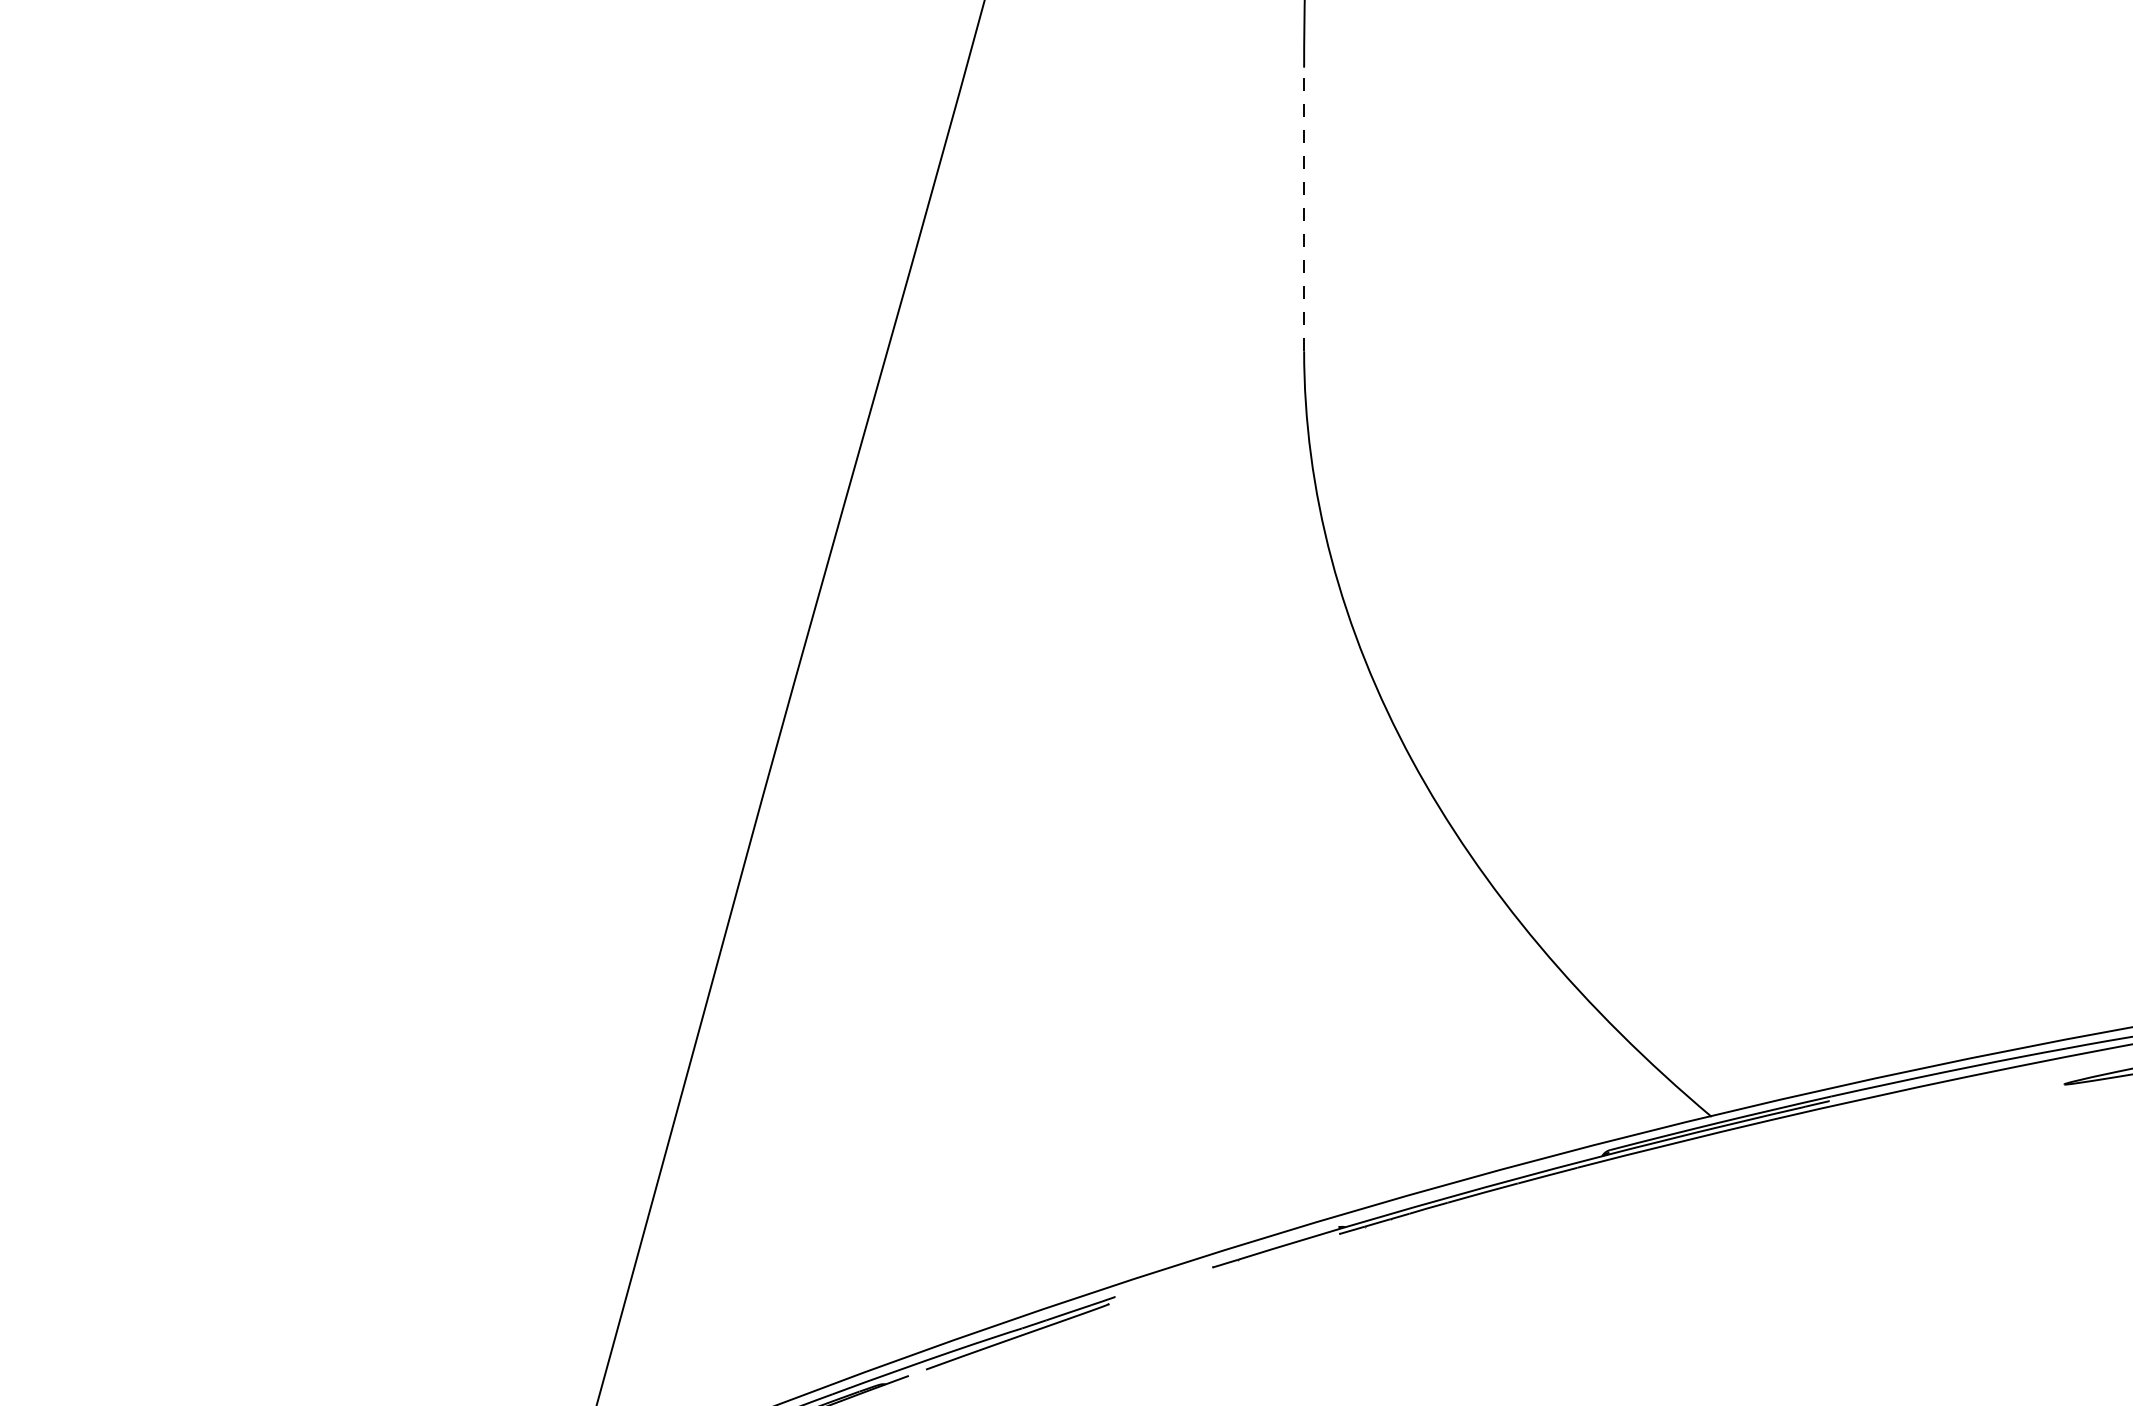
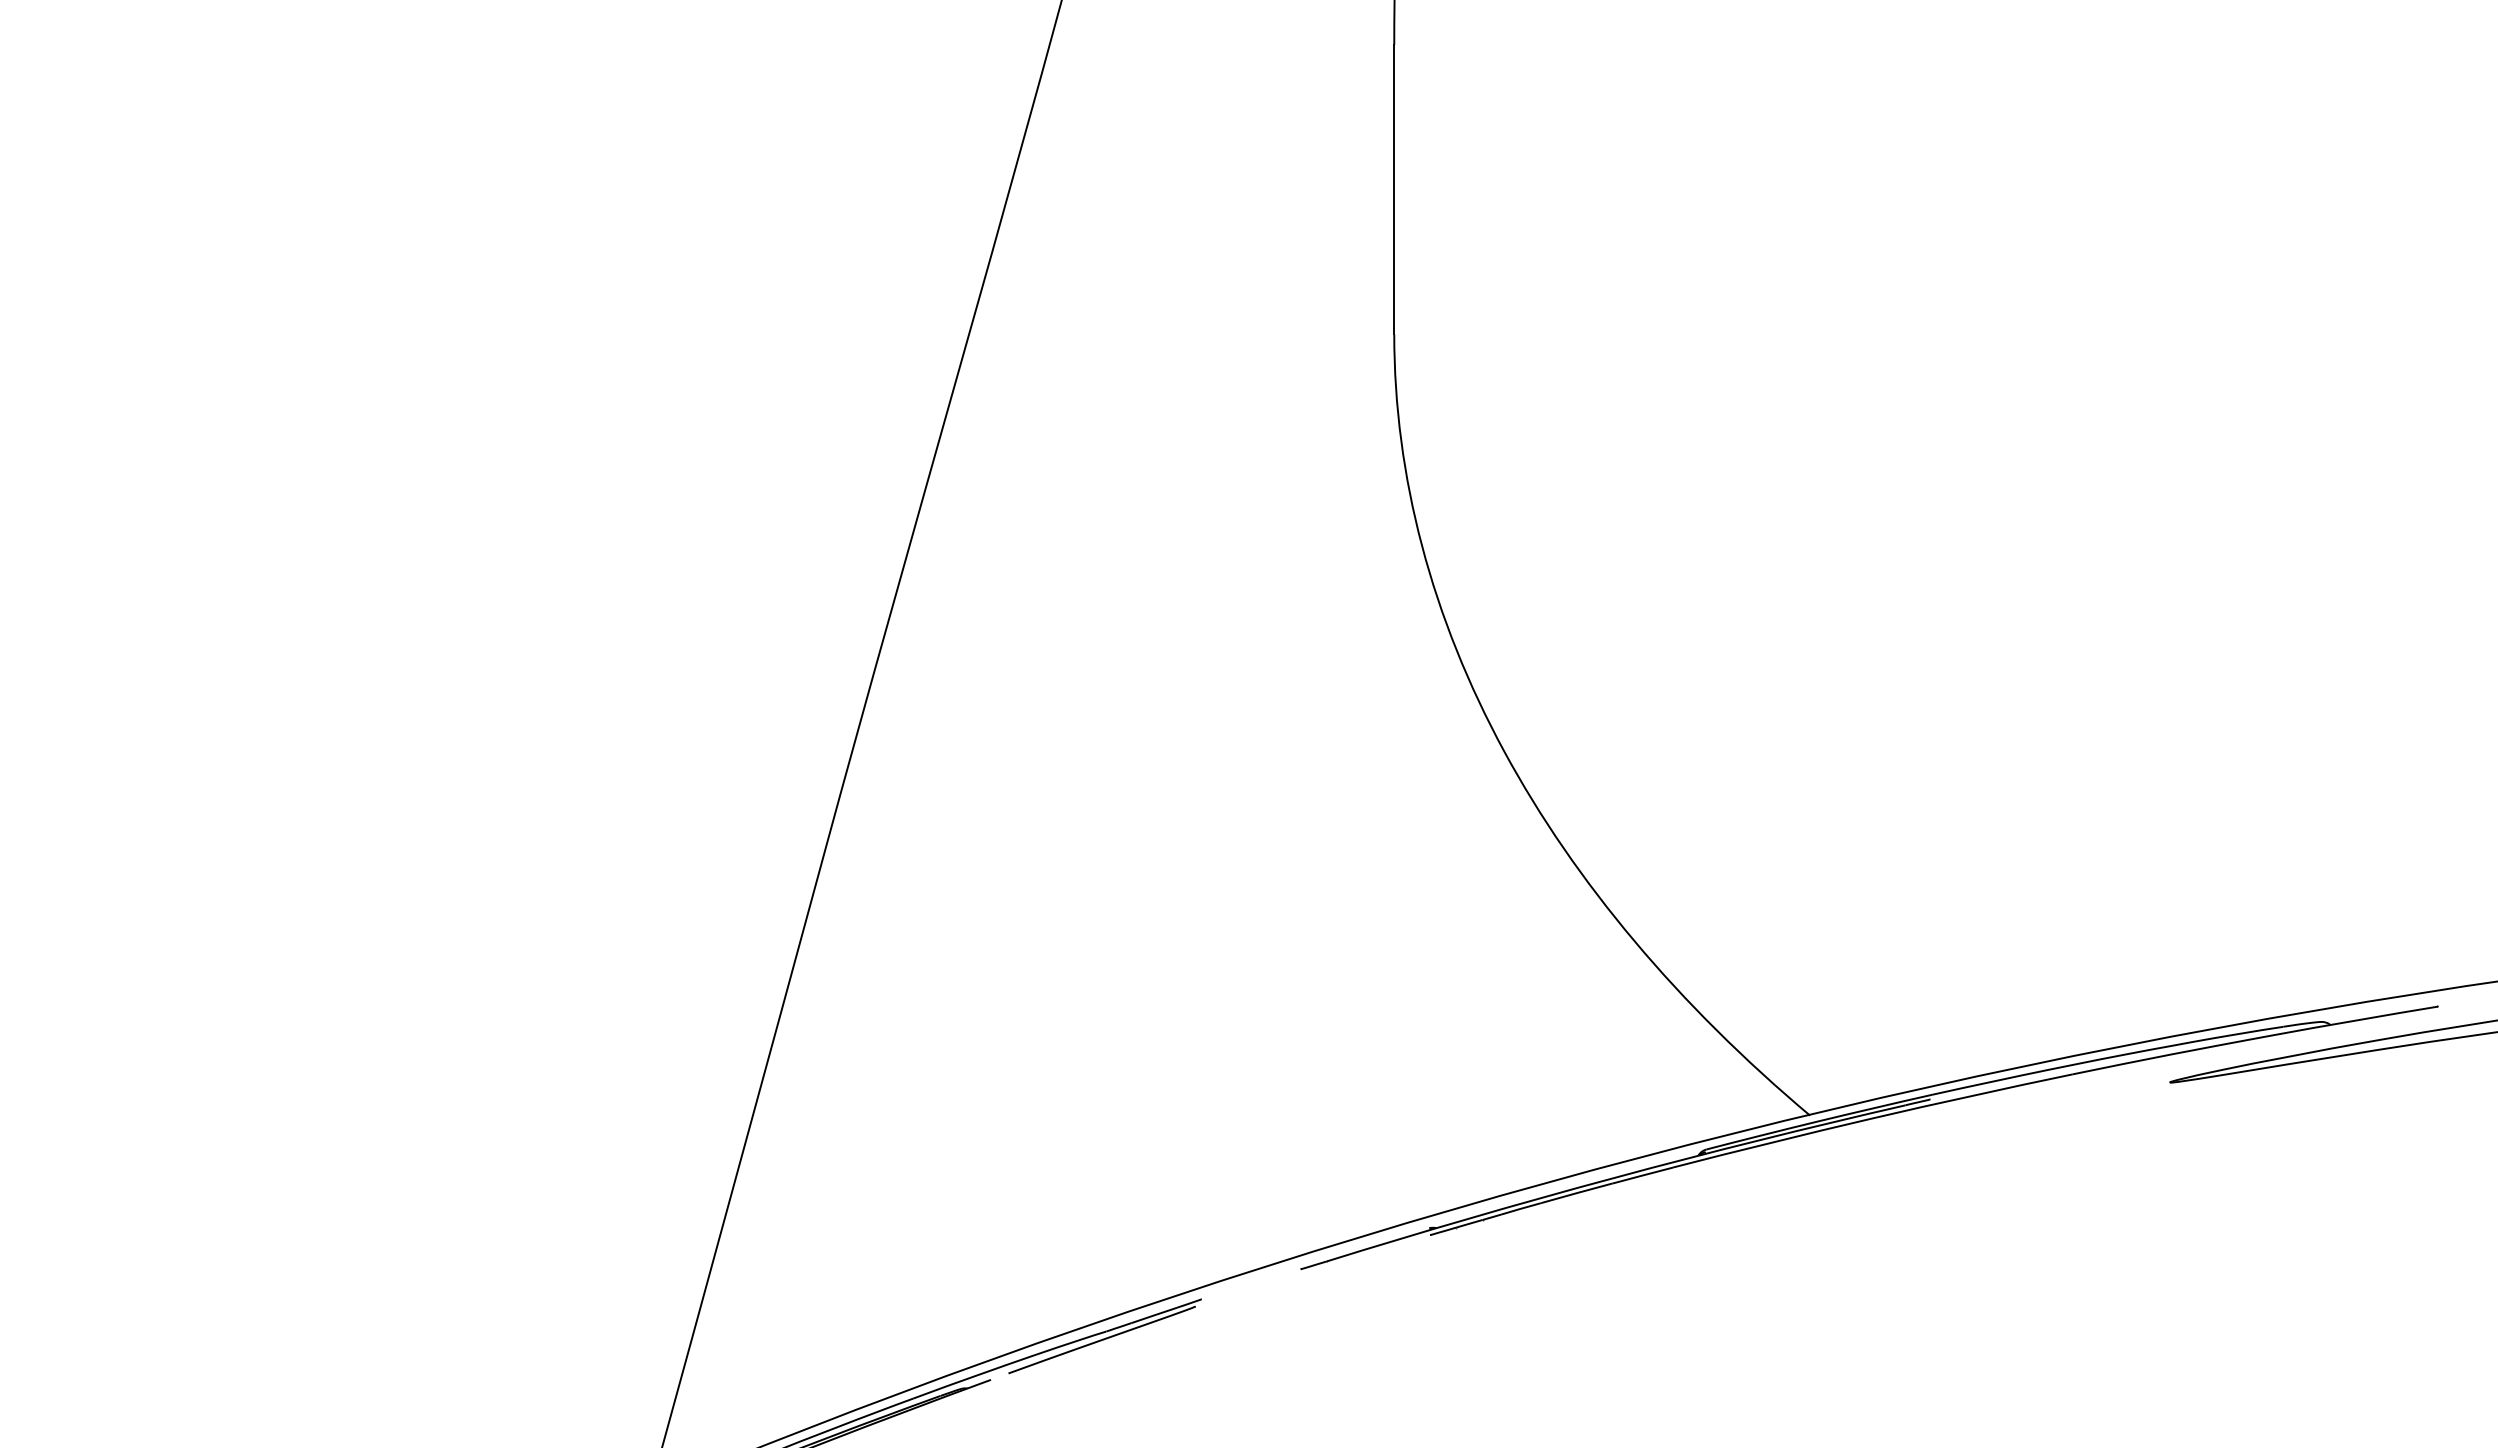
line: (1304, 209) -> (1394, 189), dashed -> solid

